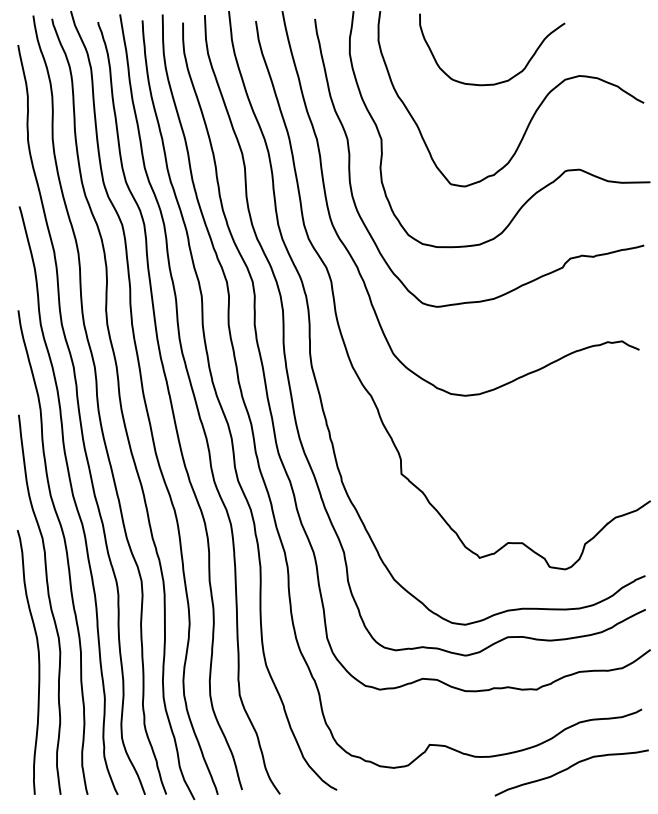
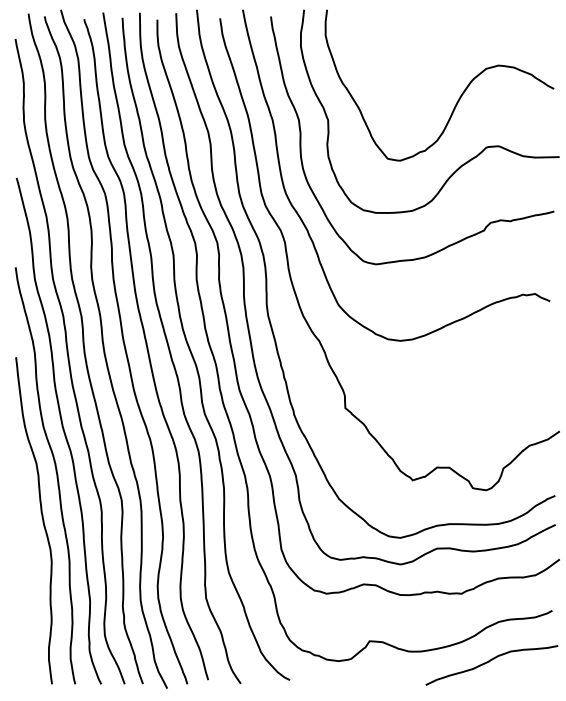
curve: (500, 81) -> (430, 70), removed
curve: (38, 662) -> (32, 570), removed

